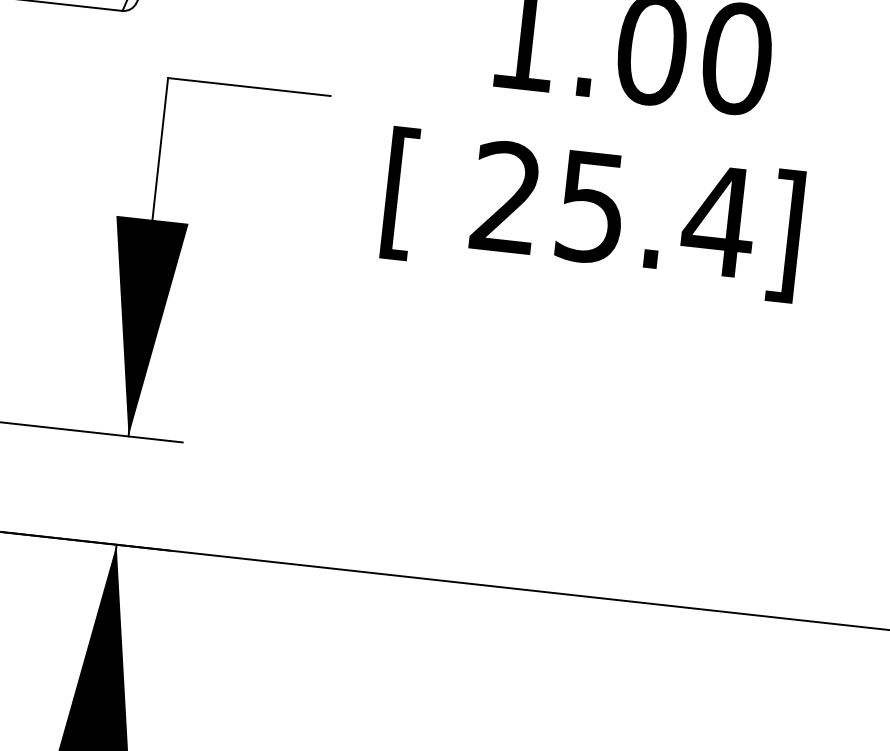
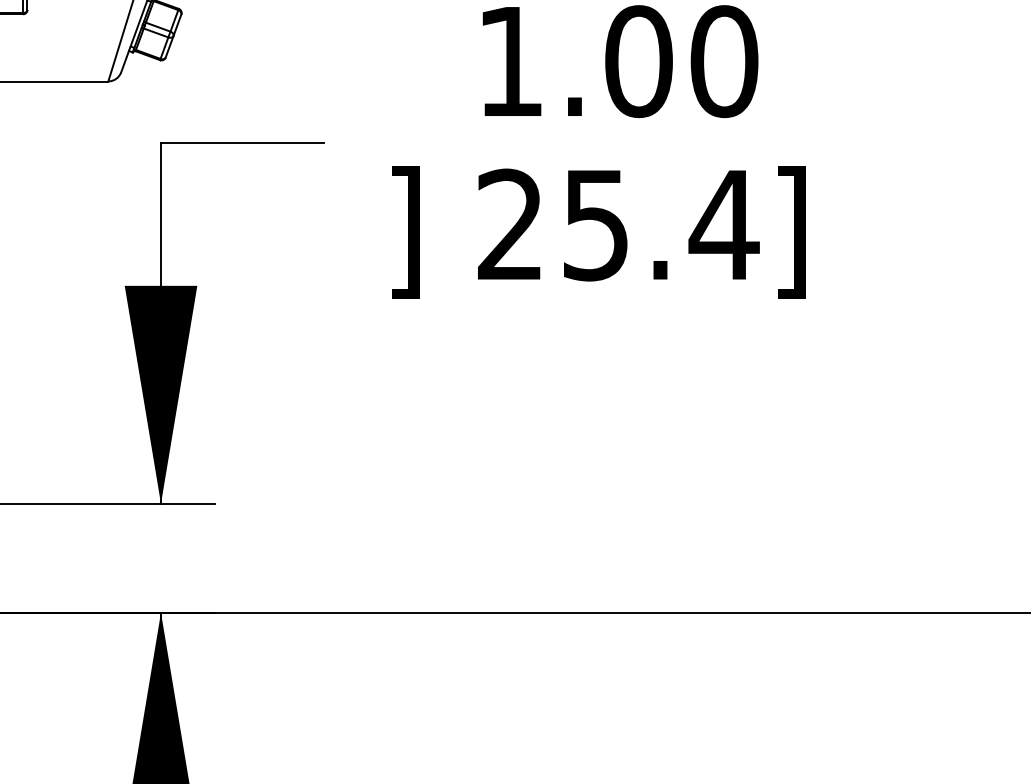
text: (400, 193) -> (404, 232), [ -> ]

